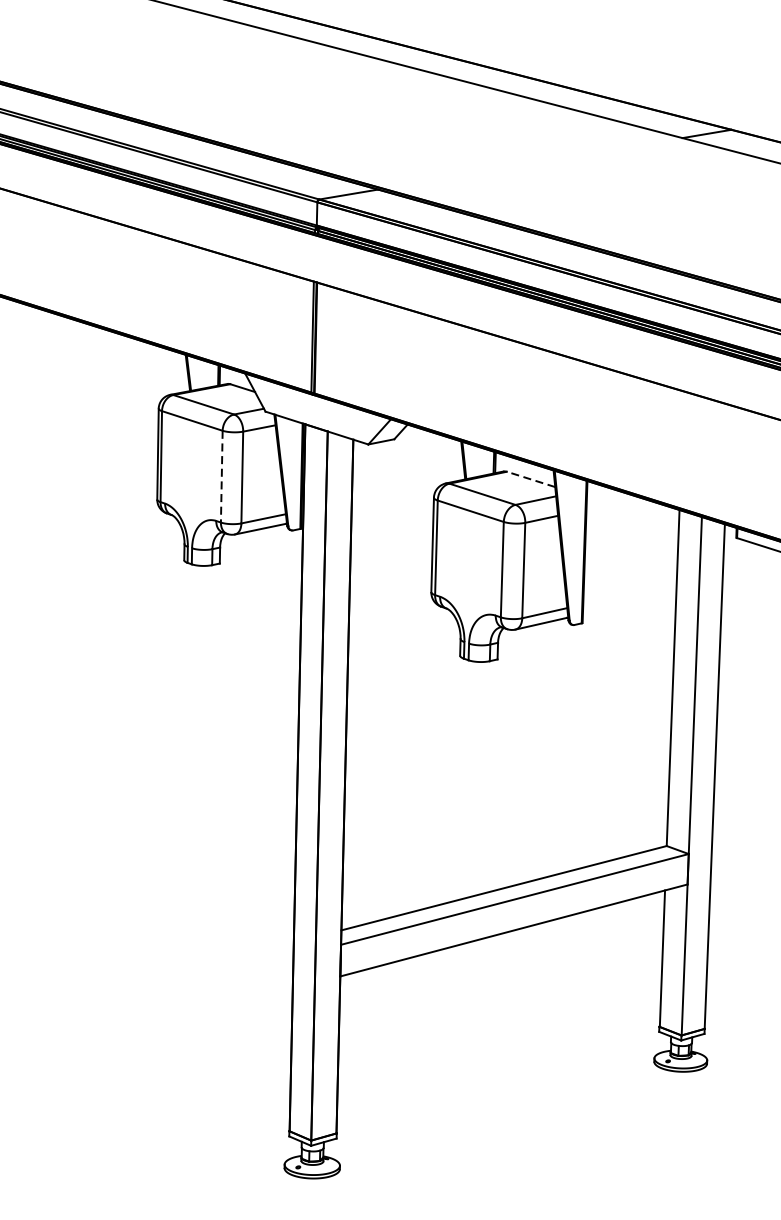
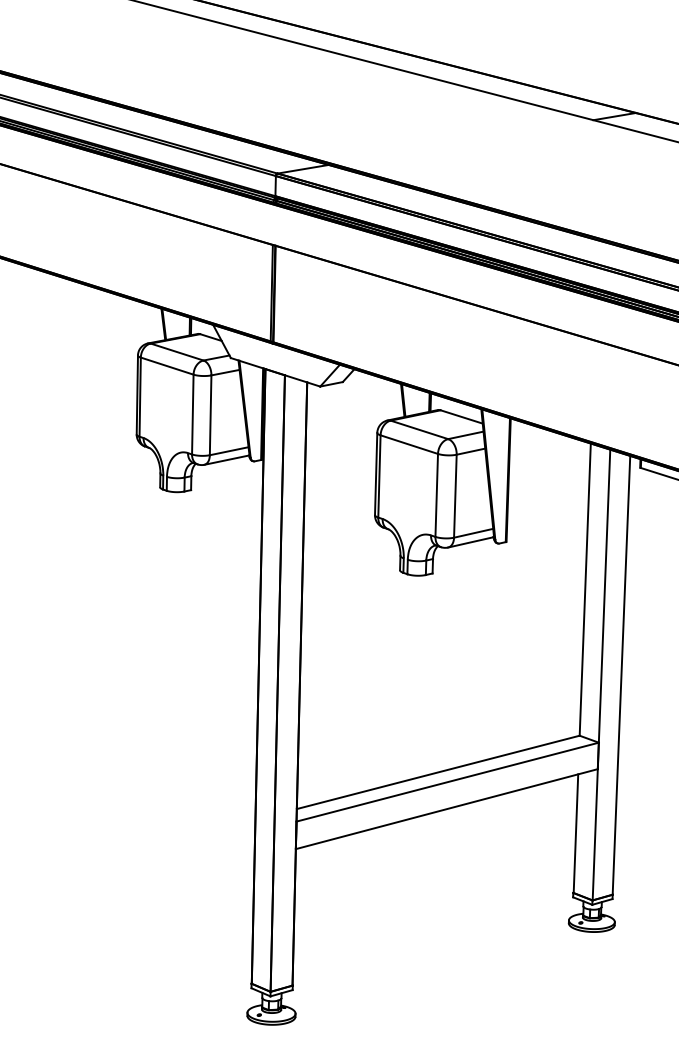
line: (221, 476) -> (192, 414), dashed -> solid
line: (530, 478) -> (461, 416), dashed -> solid

